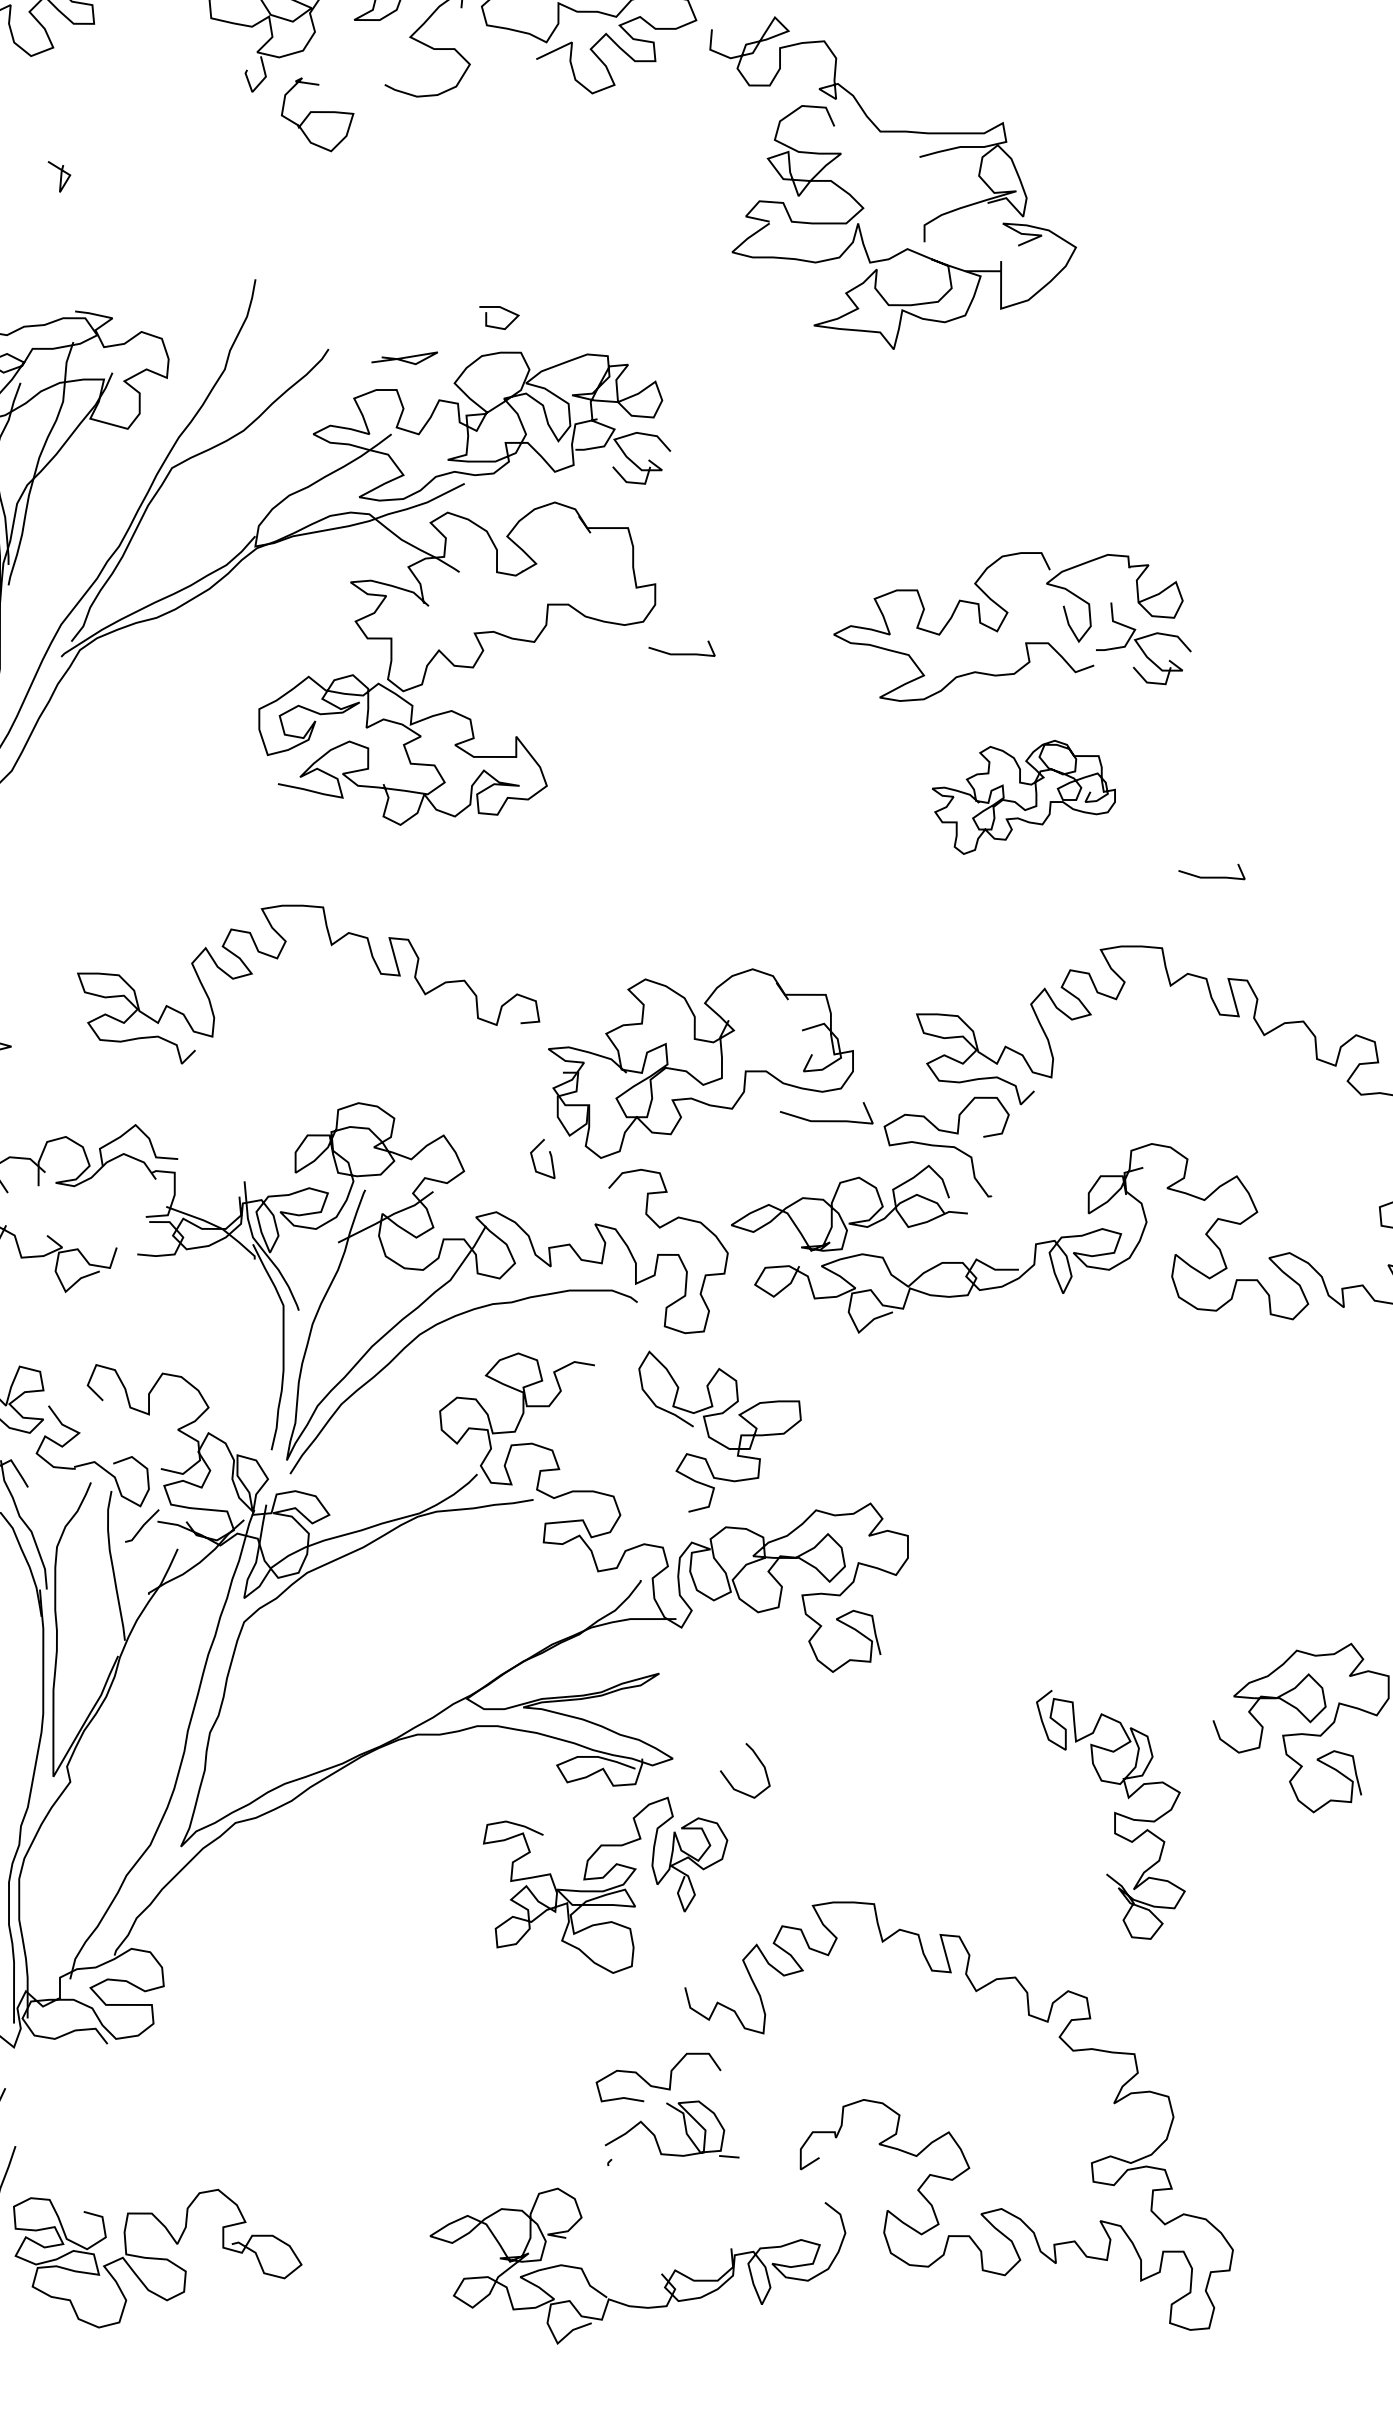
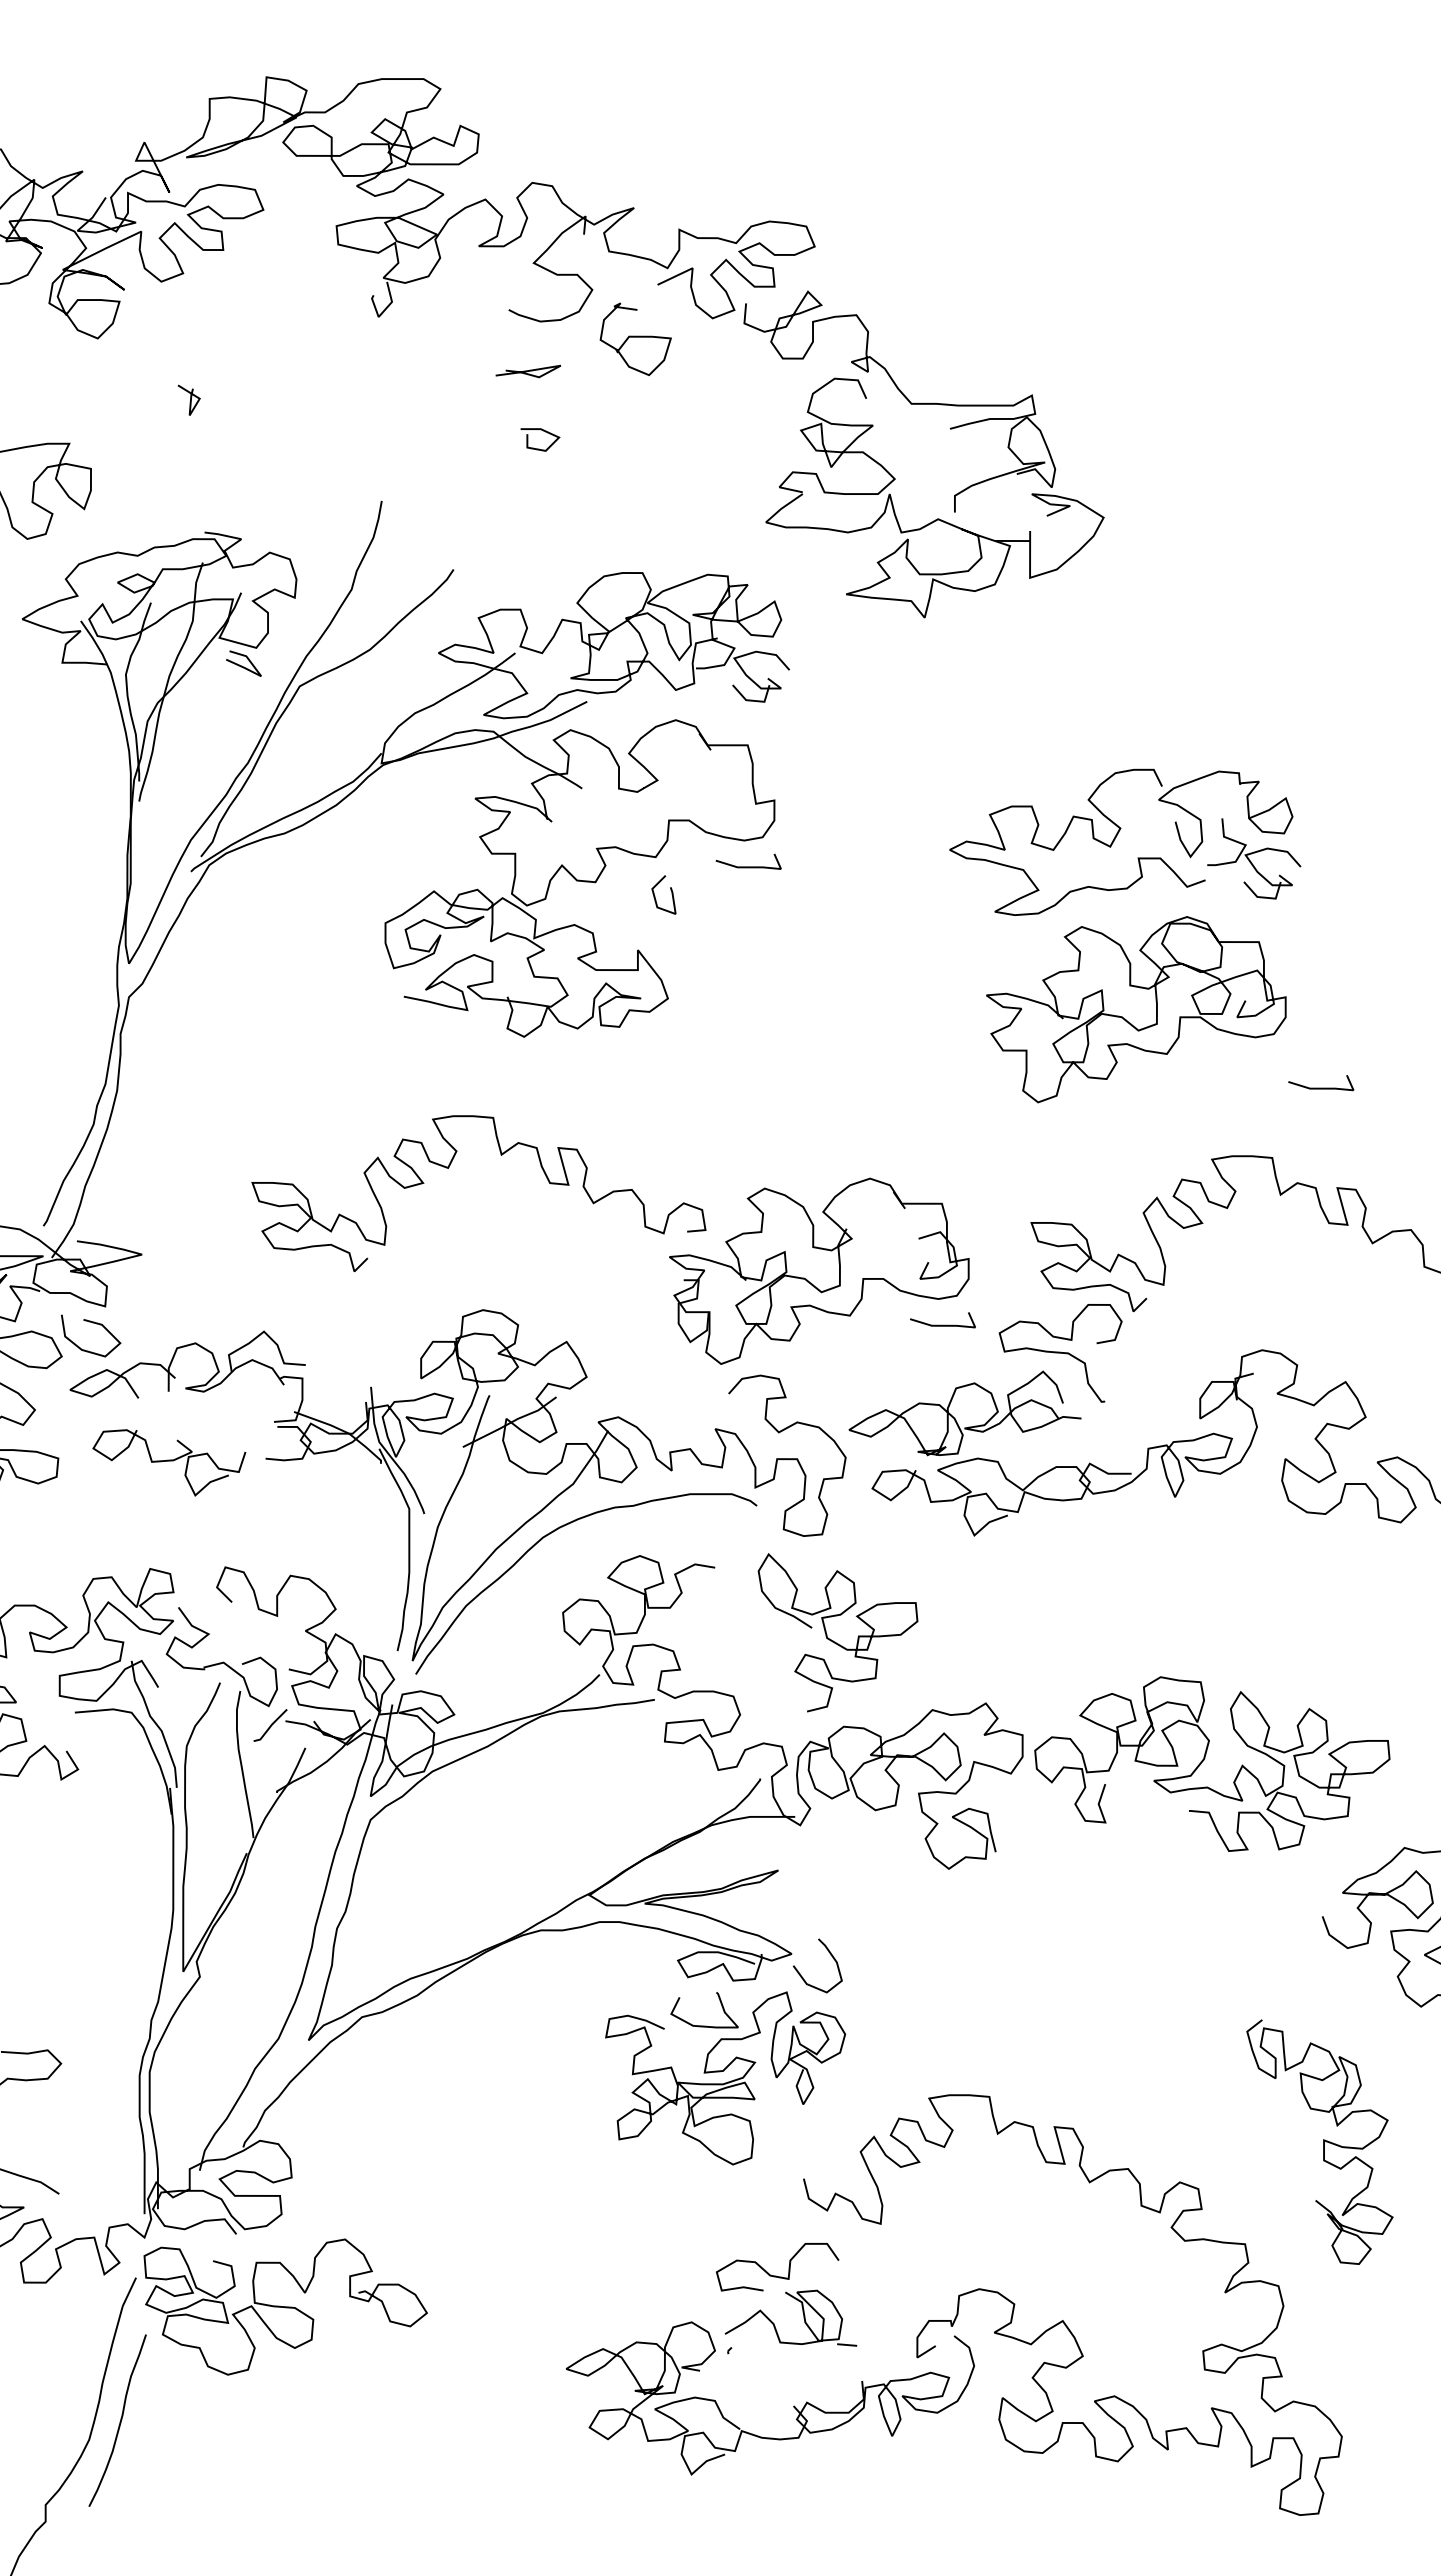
part: (317, 114) -> (635, 339), moved
part: (920, 157) -> (950, 429), moved
part: (502, 309) -> (543, 431), moved
part: (404, 358) -> (528, 371), moved
part: (114, 444) -> (243, 663), added
part: (681, 648) -> (748, 861), moved
part: (1023, 797) -> (1136, 1009), size x1.67
part: (278, 957) -> (449, 1167), moved
part: (826, 1113) -> (942, 1320), size x0.71
part: (550, 1158) -> (671, 894), moved
part: (1093, 1561) -> (1204, 1760), added
part: (758, 1760) -> (830, 1955), moved
part: (1110, 1814) -> (1319, 2141), moved
part: (584, 1831) -> (704, 2025), added
part: (157, 2258) -> (285, 2306), moved
part: (661, 2274) -> (793, 2406), moved

